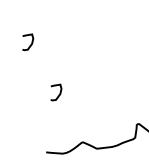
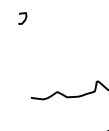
curve: (58, 92) -> (42, 55), removed

